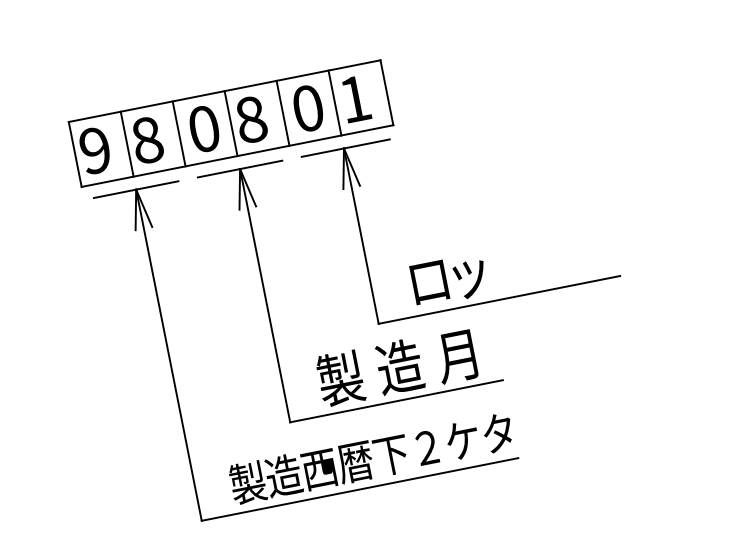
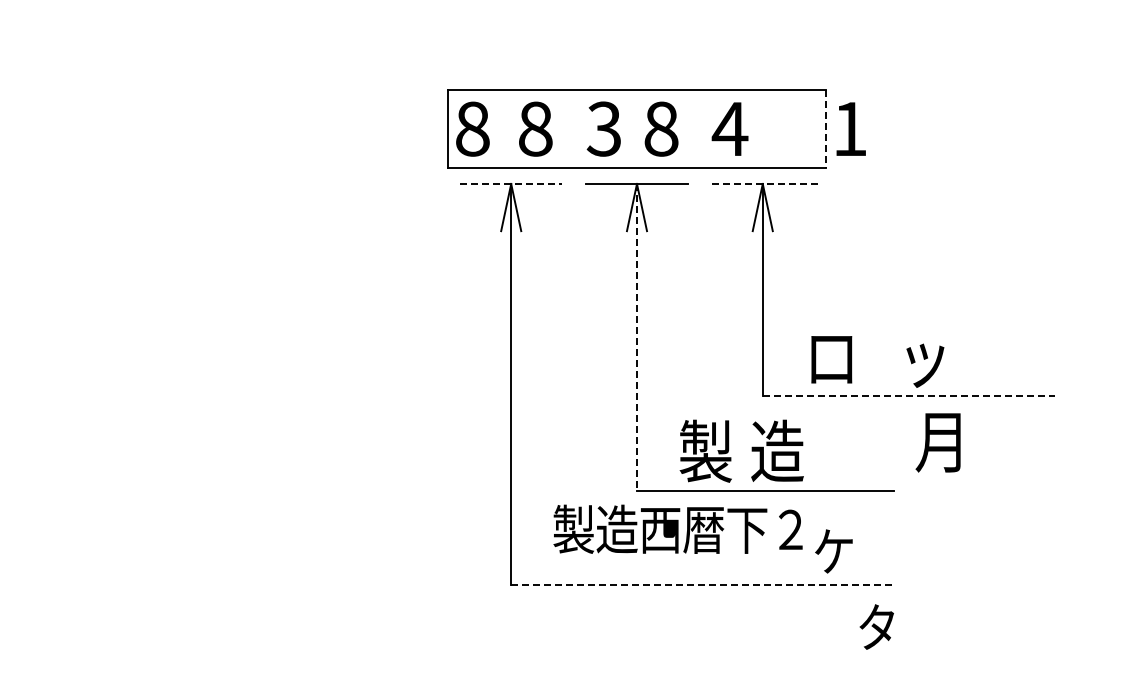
line: (386, 93) -> (825, 129), solid -> dashed
text: (355, 98) -> (850, 128), moved
line: (334, 102) -> (762, 128), removed
text: (307, 108) -> (729, 128), 0 -> 4
line: (282, 113) -> (699, 128), removed
line: (231, 123) -> (637, 128), removed
text: (203, 128) -> (603, 128), 0 -> 3
line: (179, 133) -> (574, 128), removed
line: (127, 143) -> (511, 128), removed
line: (346, 147) -> (765, 183), solid -> dashed
text: (95, 150) -> (472, 128), 9 -> 8
line: (136, 189) -> (511, 183), solid -> dashed
text: (470, 279) -> (925, 365), moved
line: (265, 295) -> (637, 337), solid -> dashed
line: (499, 300) -> (909, 396), solid -> dashed
text: (455, 356) -> (937, 442), moved
text: (497, 432) -> (876, 626), moved
text: (426, 447) -> (790, 529), moved
text: (319, 467) -> (660, 528), moved
line: (359, 489) -> (702, 584), solid -> dashed

